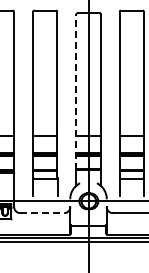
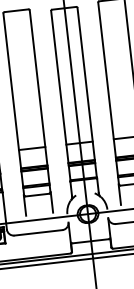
line: (76, 92) -> (60, 96), dashed -> solid
line: (42, 213) -> (38, 233), dashed -> solid

